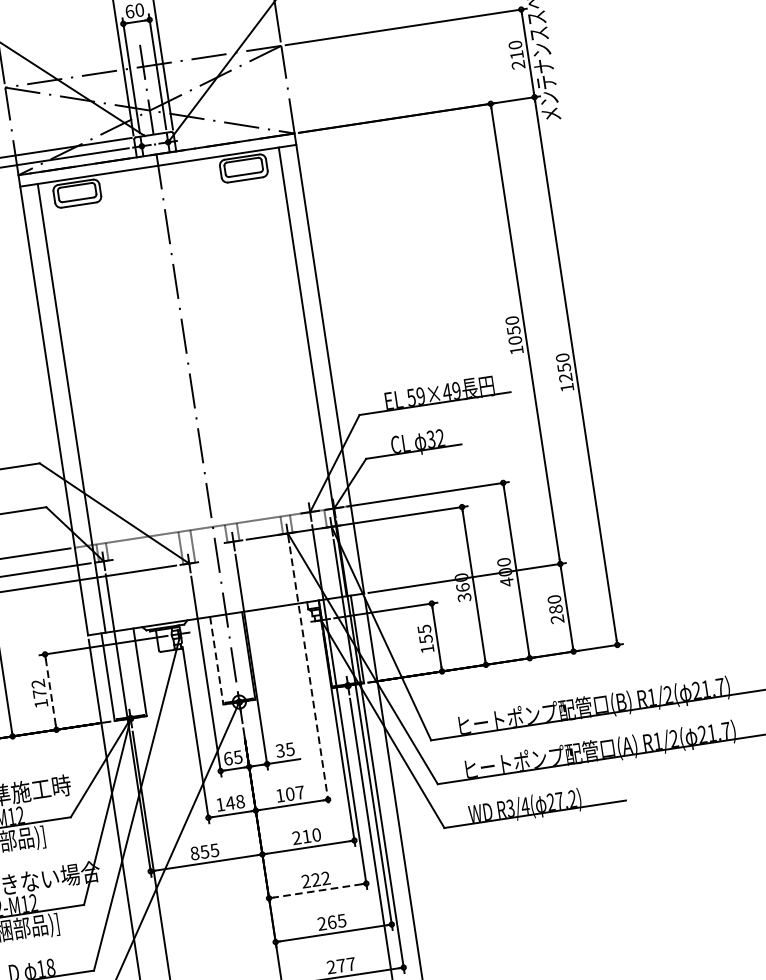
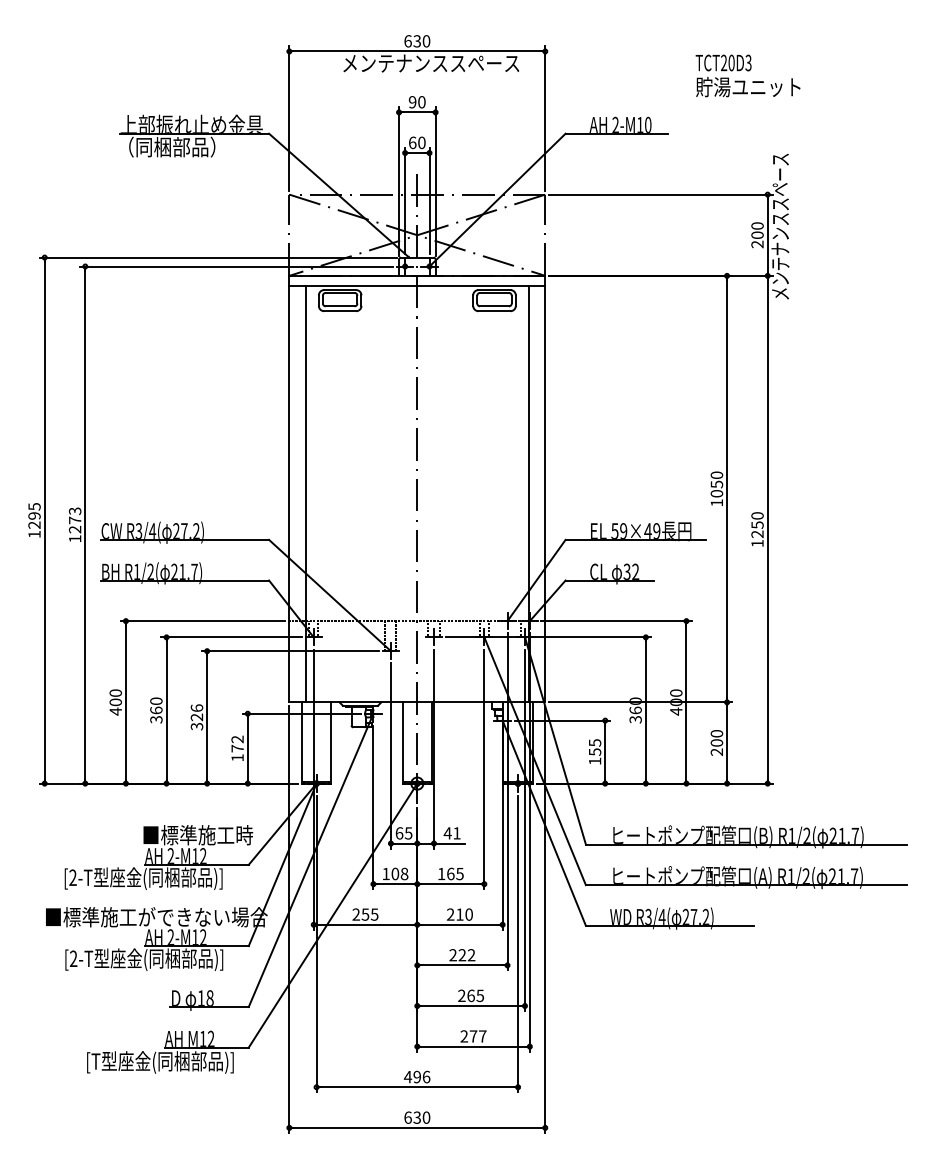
text: (516, 54) -> (757, 234), 210 -> 200
text: (555, 608) -> (716, 742), 280 -> 200
line: (216, 660) -> (402, 742), dashed -> solid
line: (309, 675) -> (484, 769), dashed -> solid
line: (50, 691) -> (247, 748), dashed -> solid
text: (284, 750) -> (451, 833), 35 -> 41
text: (295, 792) -> (455, 873), 107 -> 165
text: (230, 802) -> (395, 873), 148 -> 108
text: (195, 853) -> (356, 914), 855 -> 255
line: (316, 891) -> (461, 965), dashed -> solid

